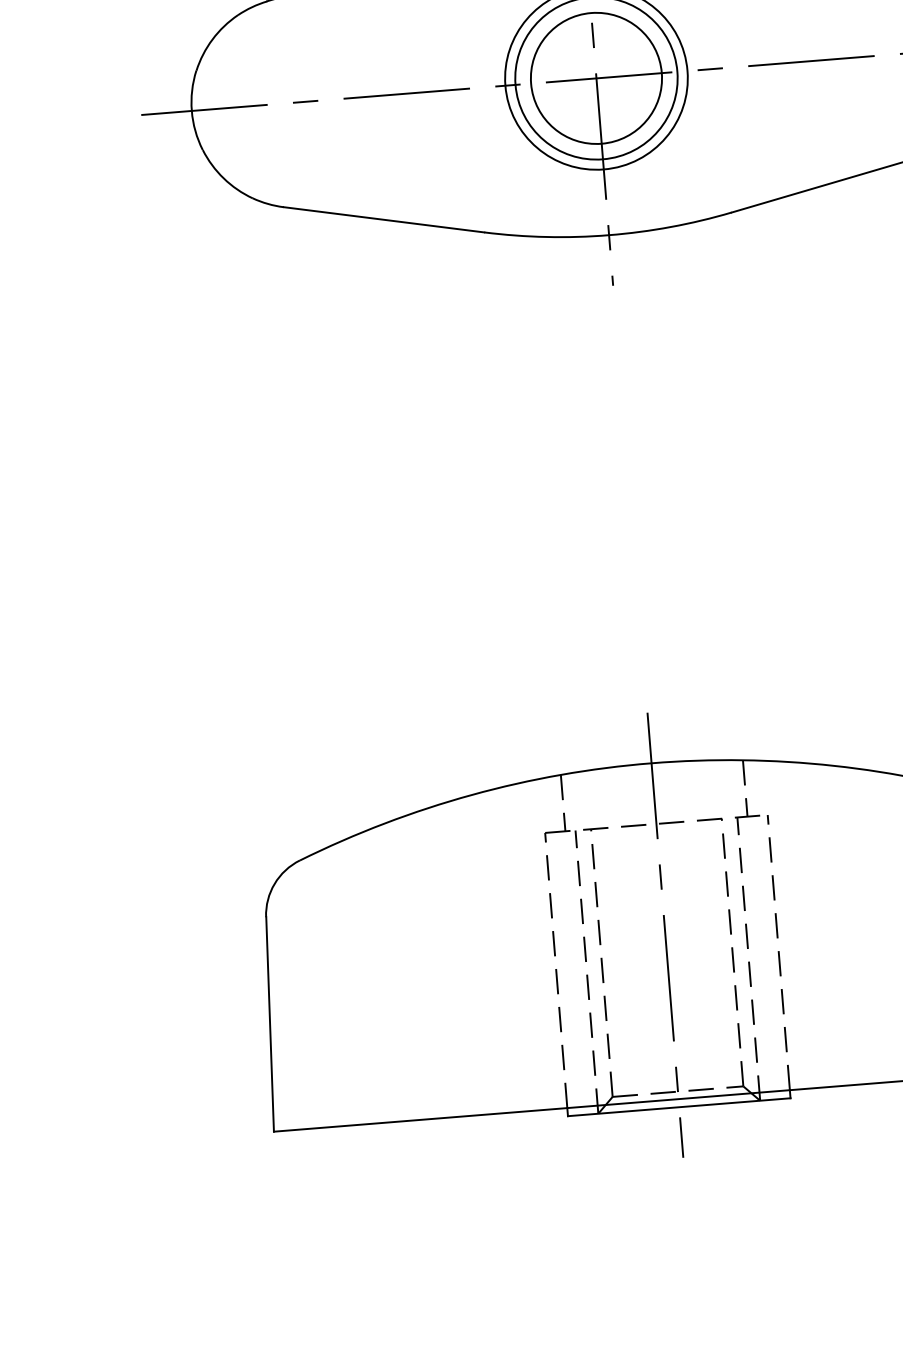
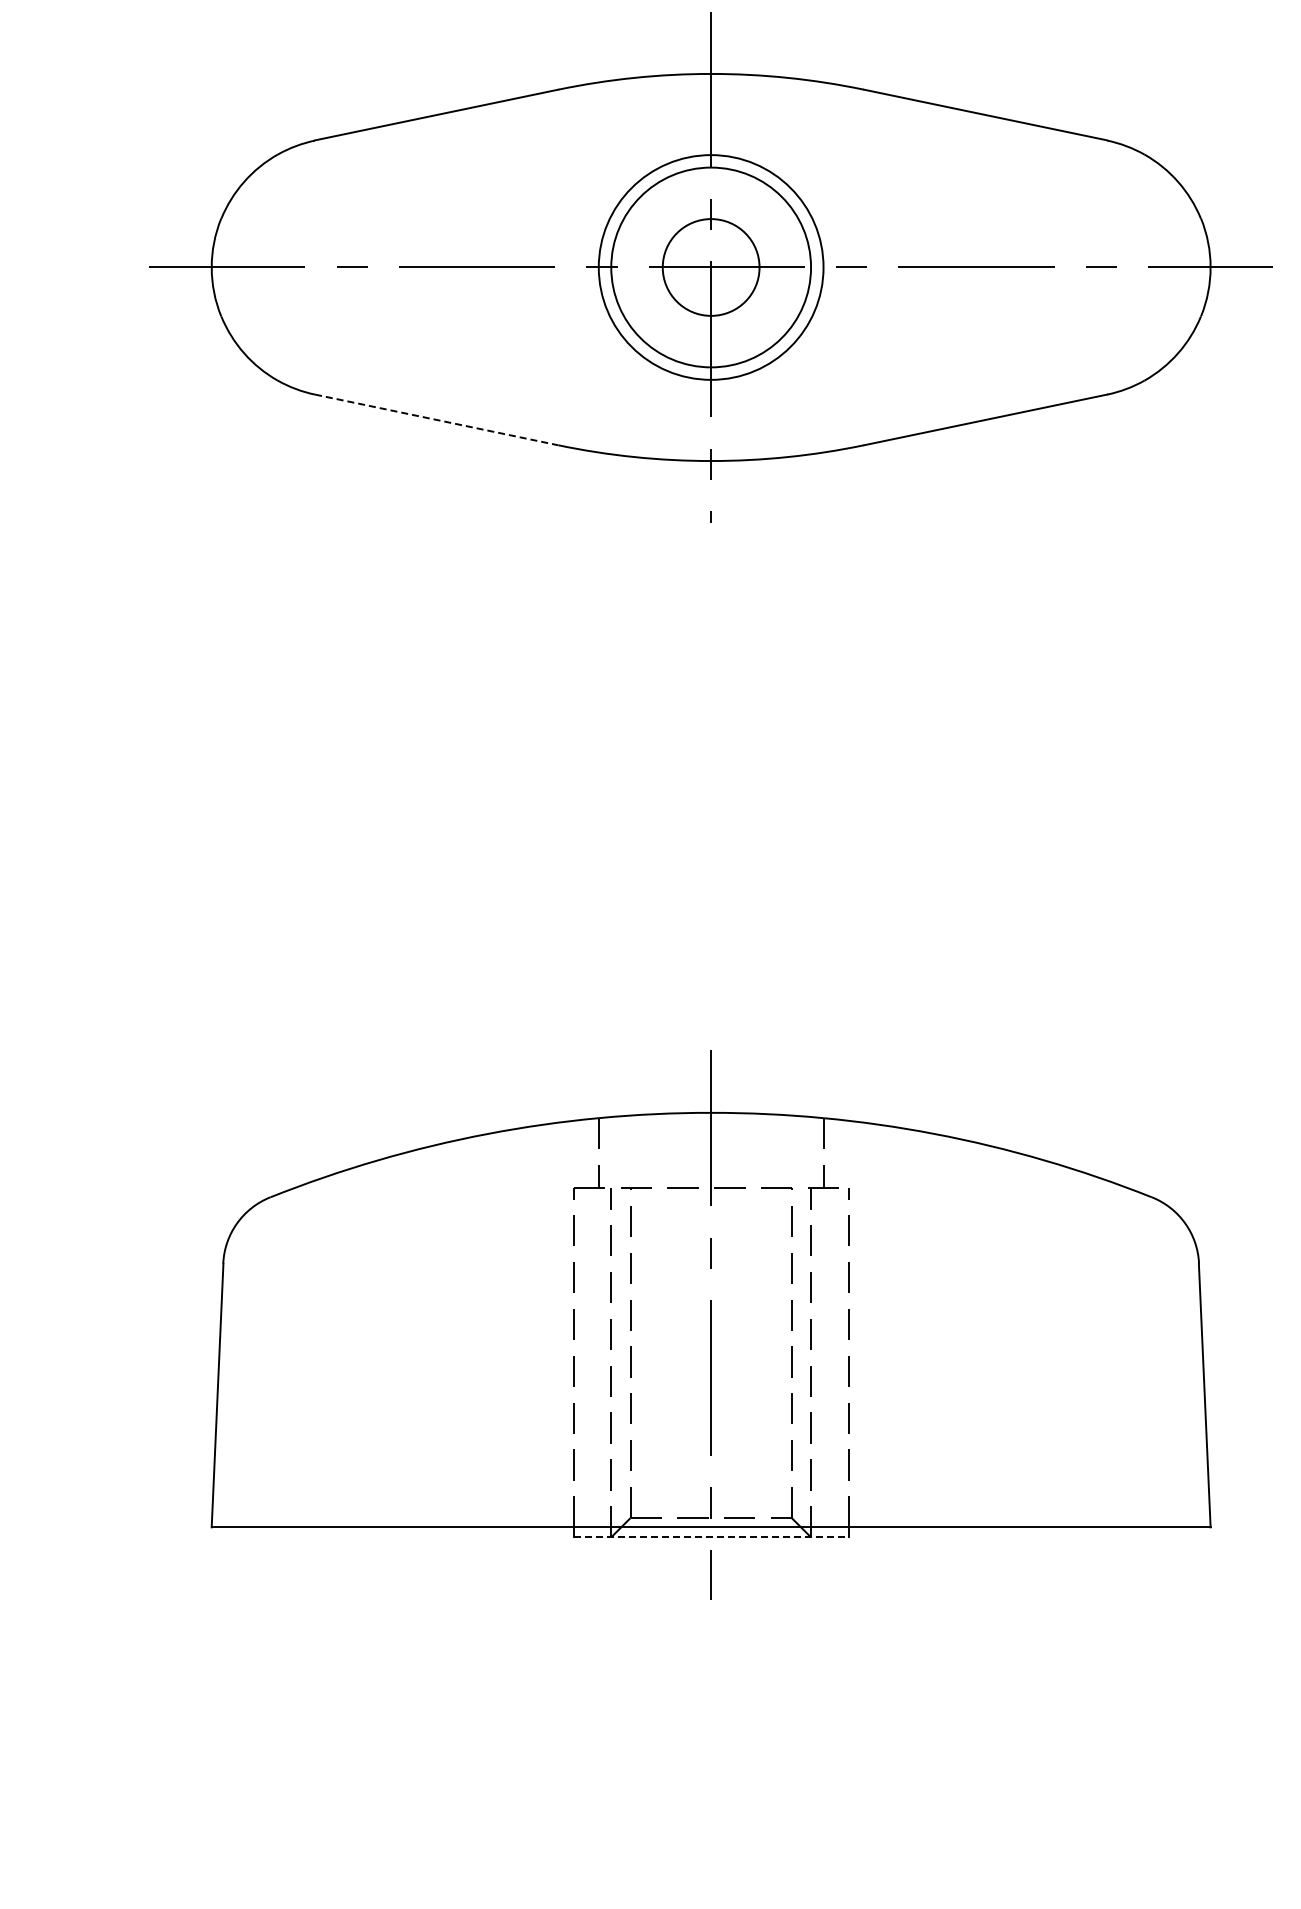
circle: (595, 78) -> (710, 267), size x0.6
line: (384, 220) -> (437, 420), solid -> dashed
line: (679, 1107) -> (711, 1537), solid -> dashed

